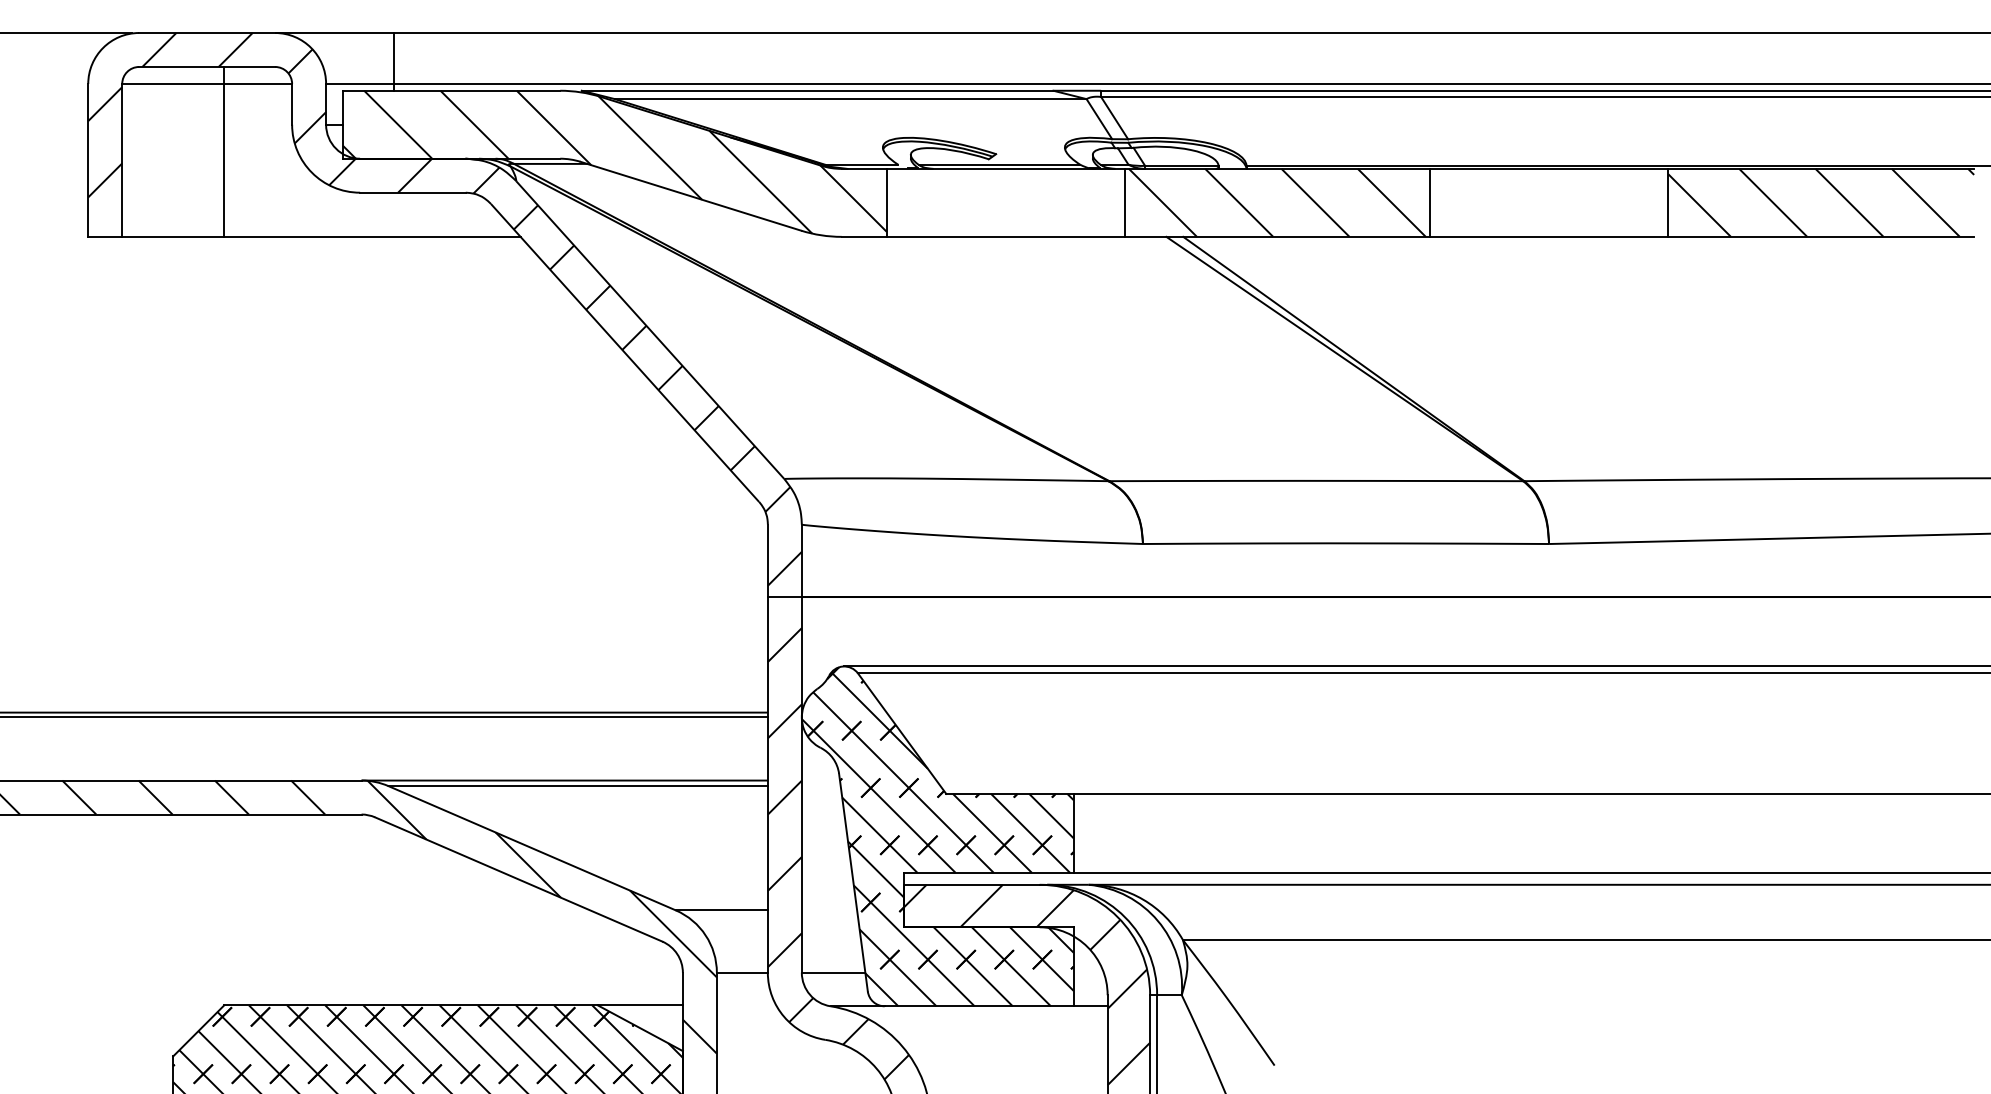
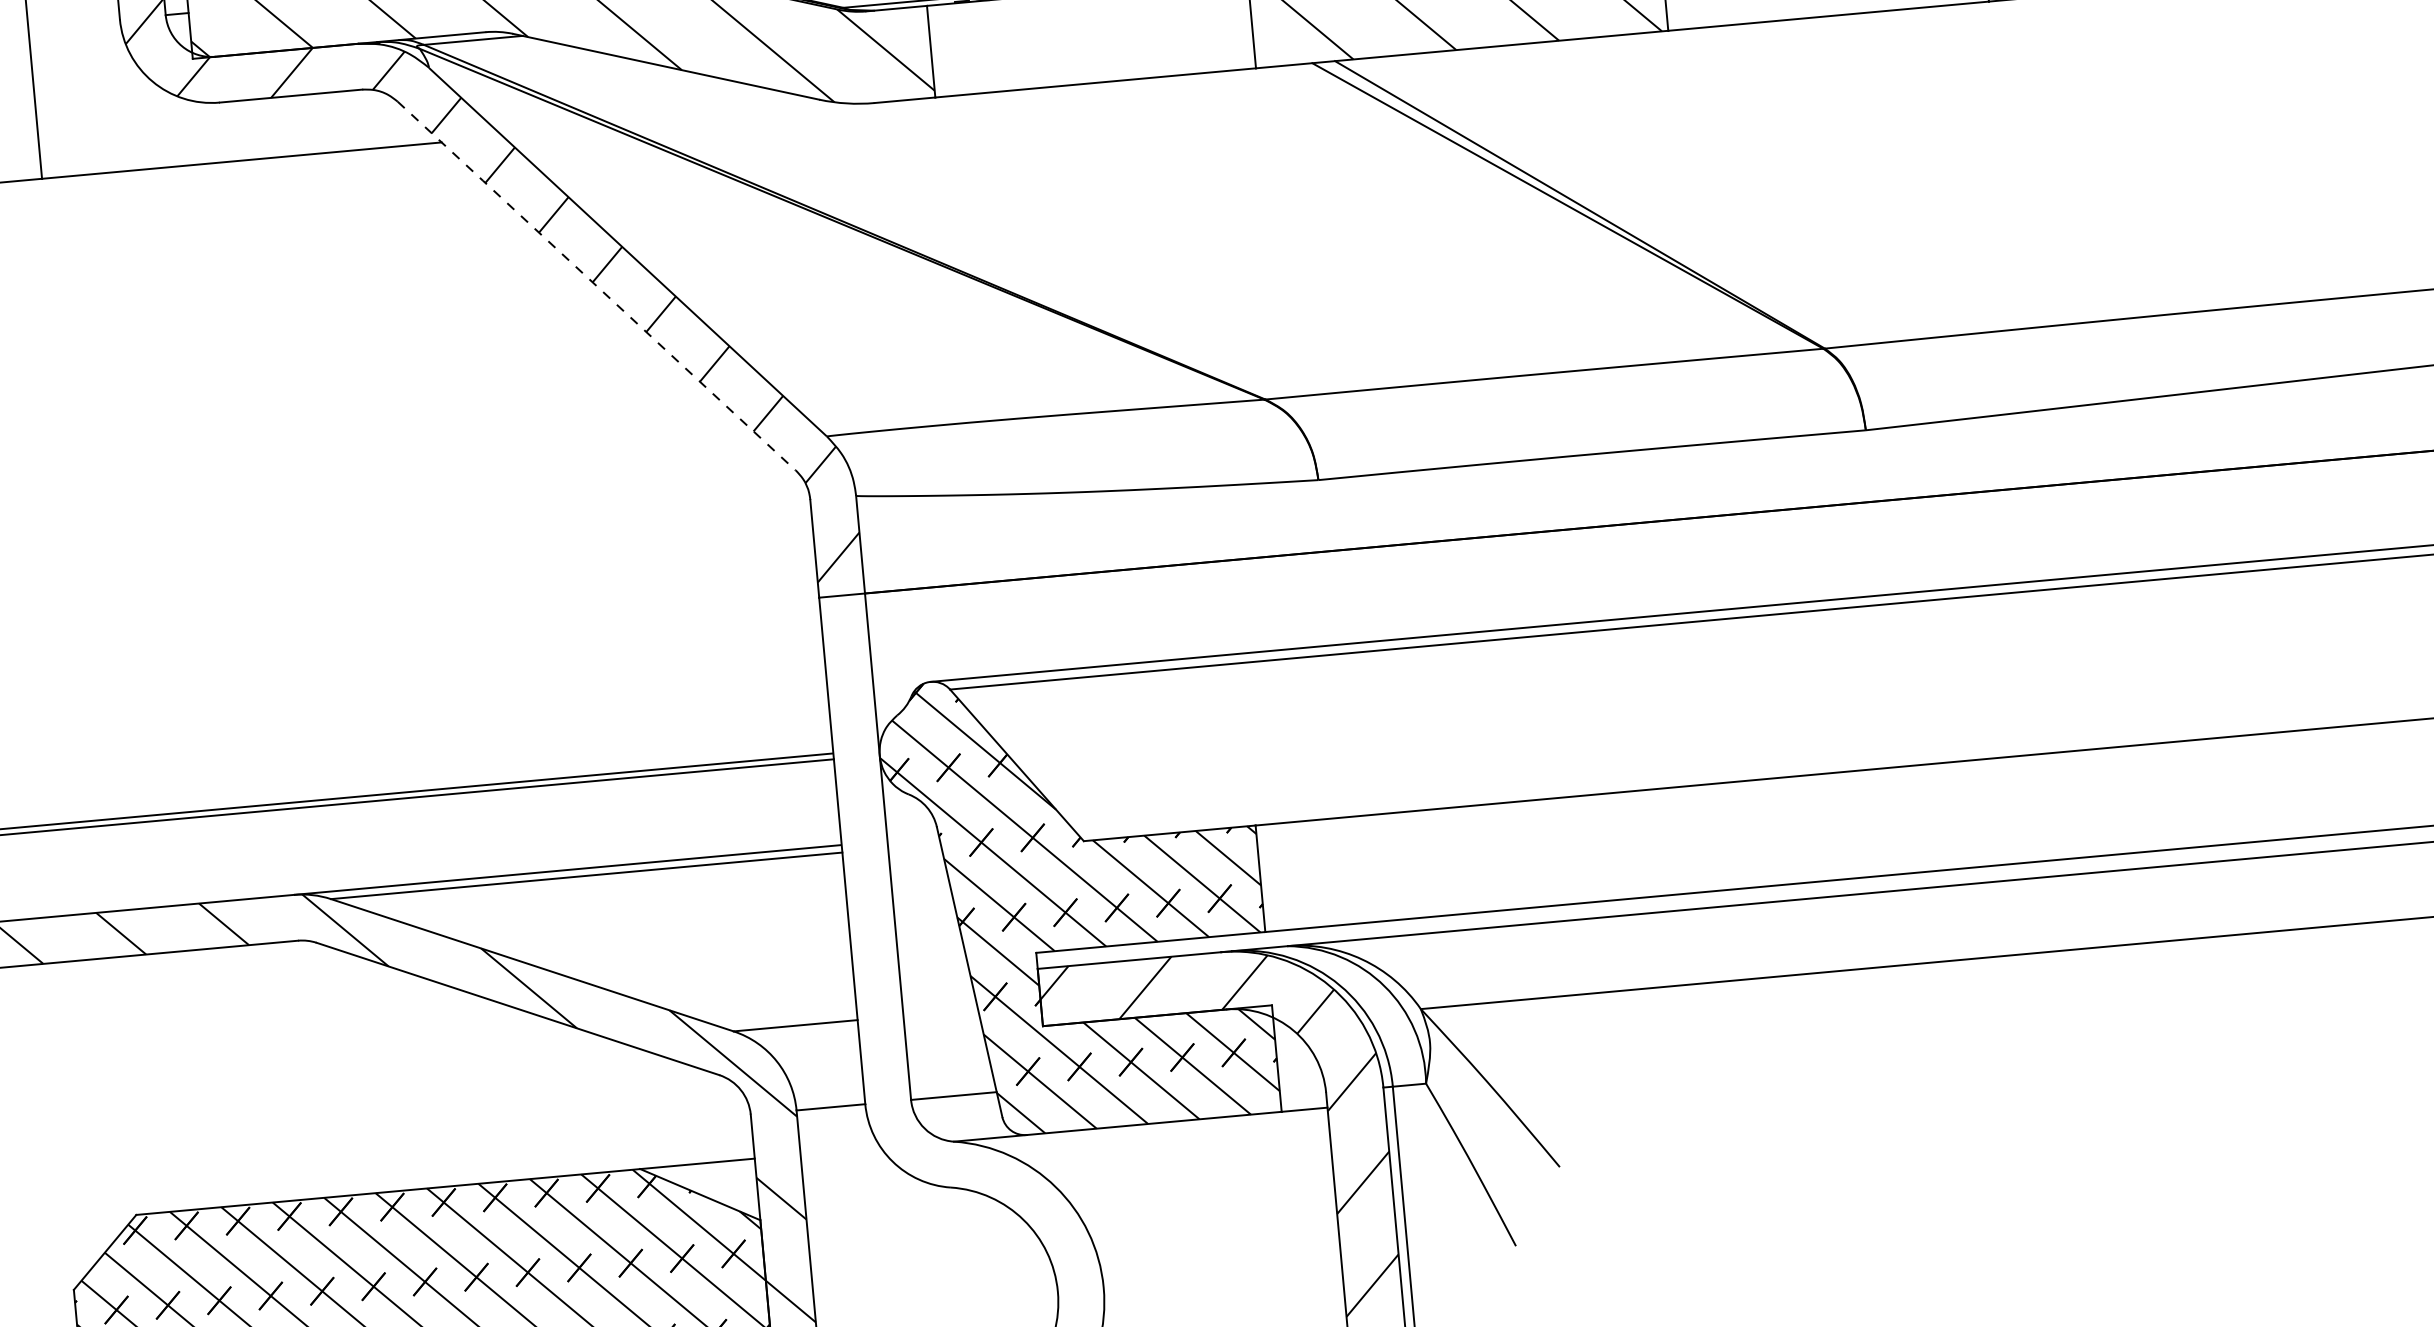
line: (625, 353) -> (597, 286), solid -> dashed
hatch: (838, 853) -> (945, 934), removed

